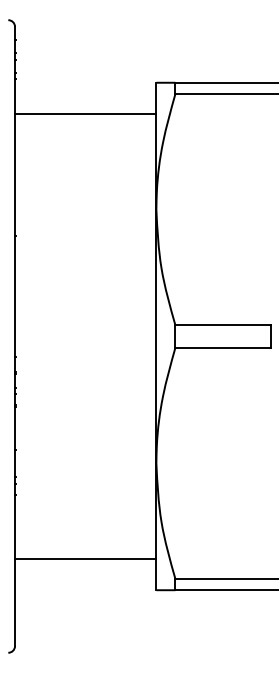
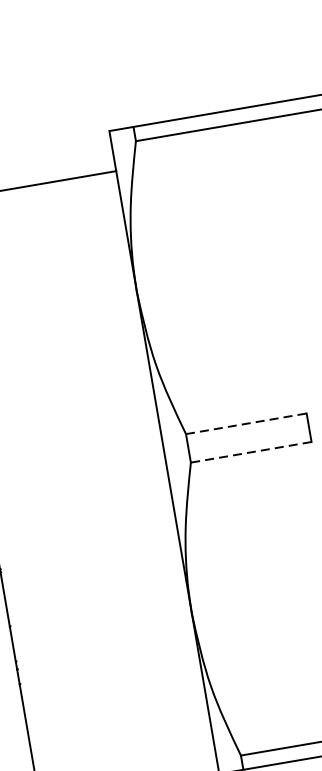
line: (223, 325) -> (246, 424), solid -> dashed
line: (223, 347) -> (251, 451), solid -> dashed
line: (85, 558) -> (122, 749), removed

